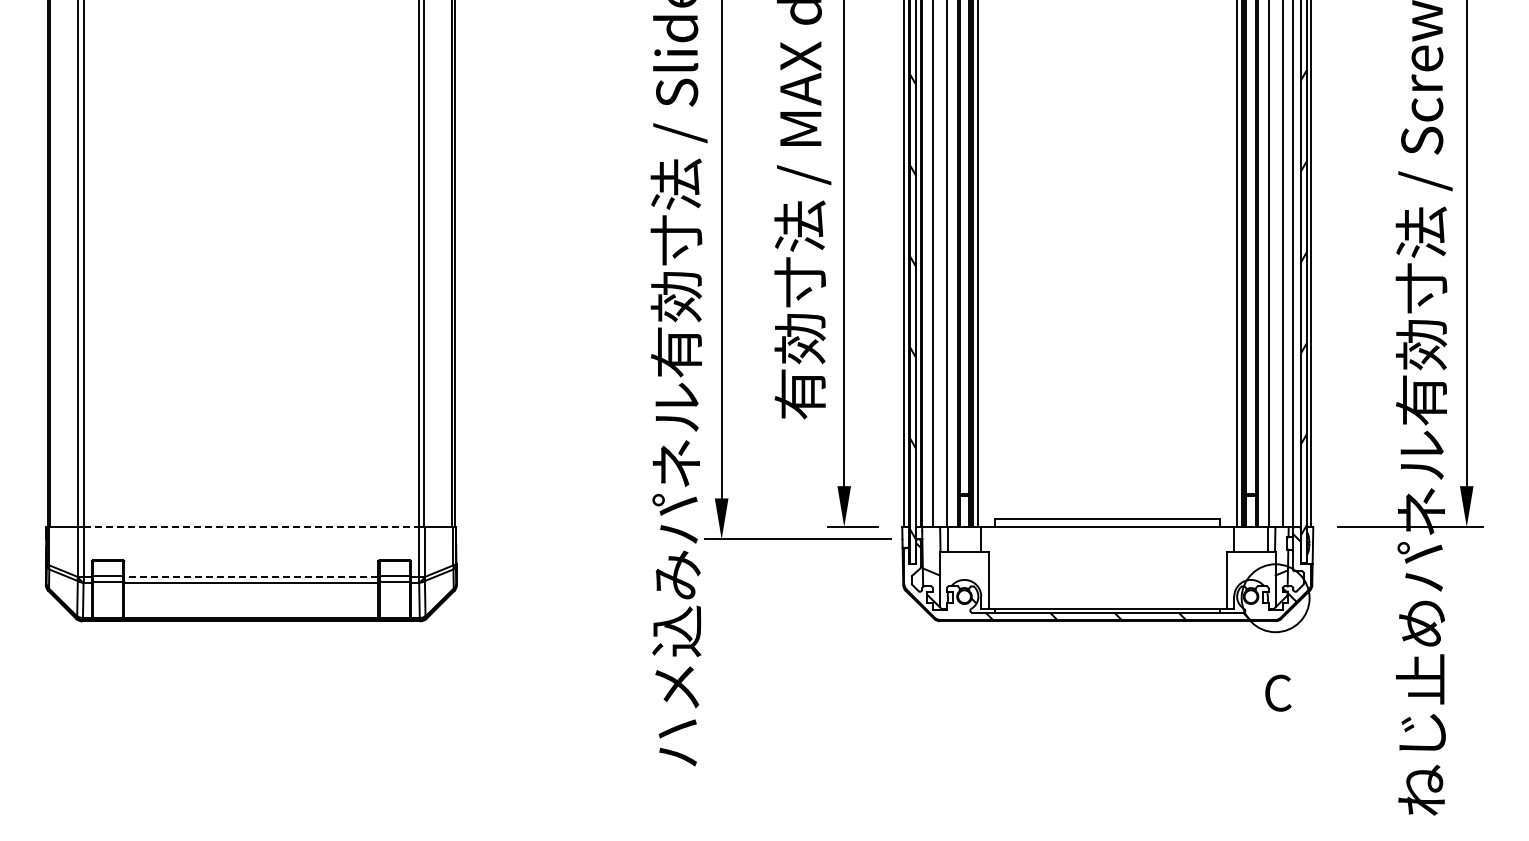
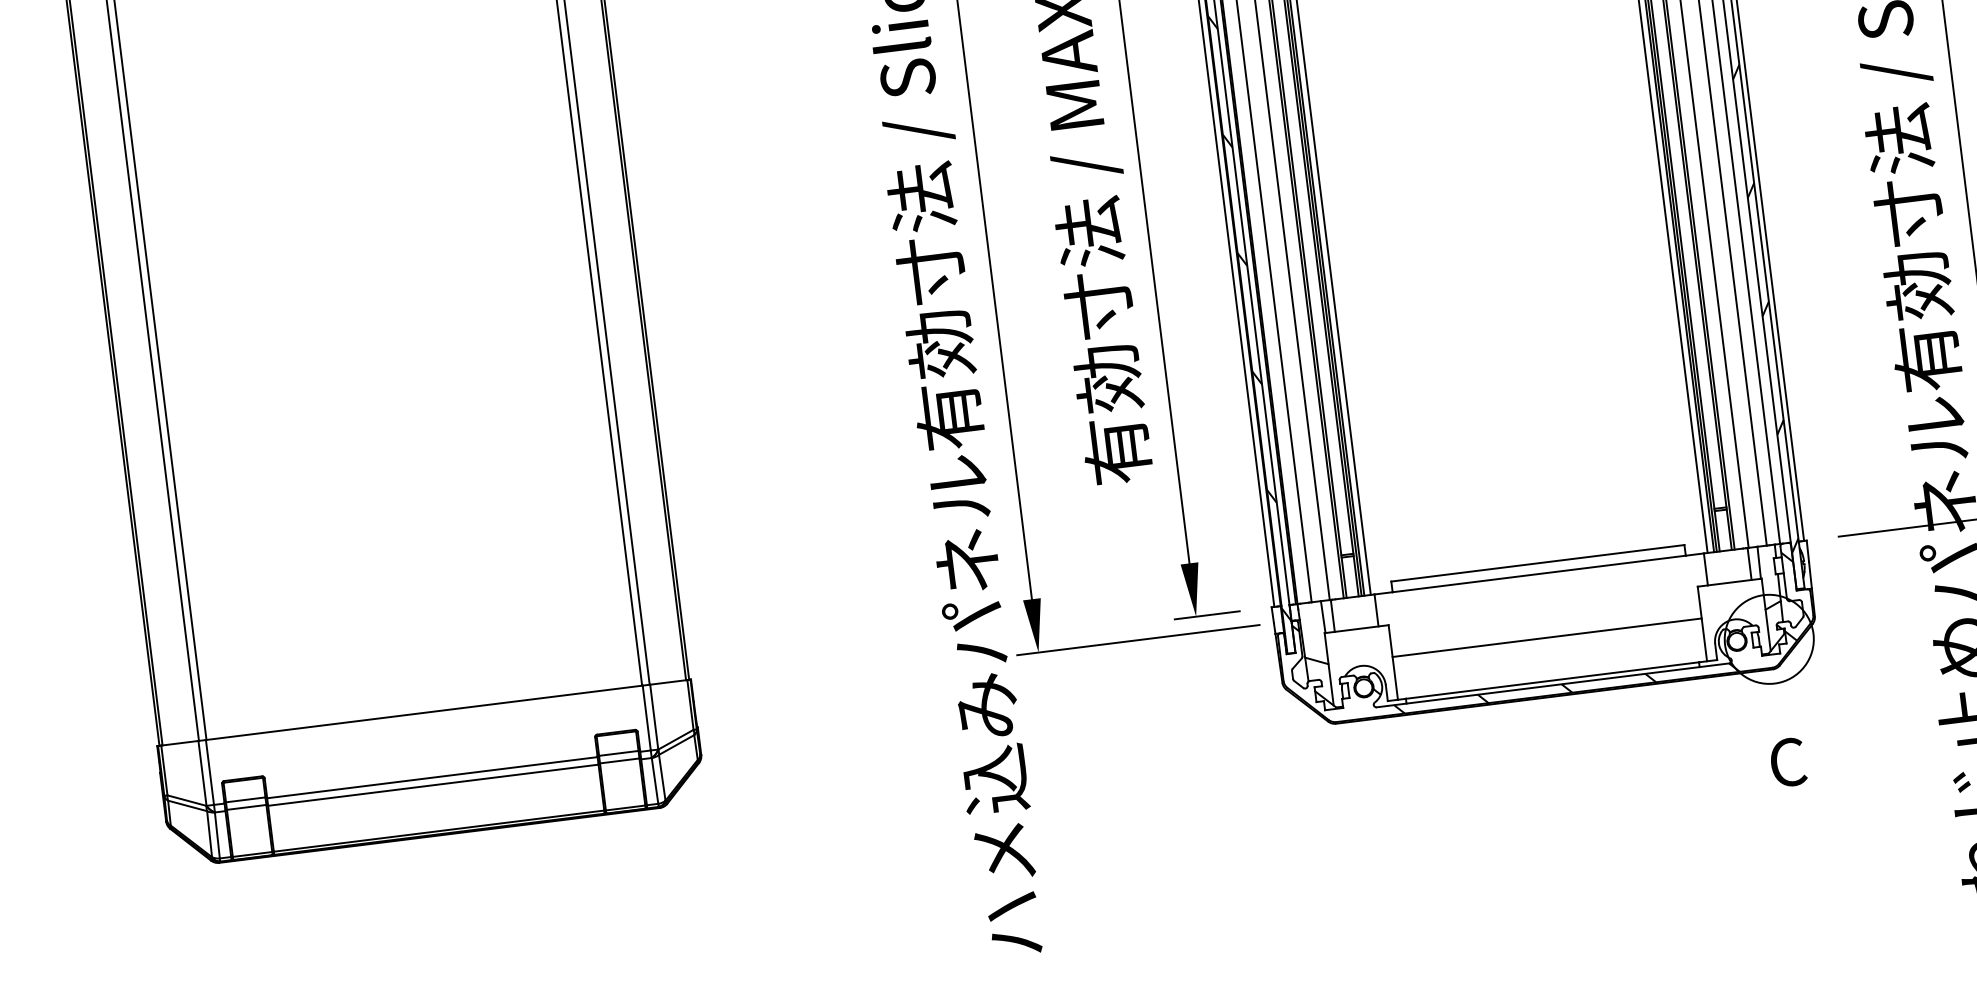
line: (251, 527) -> (424, 713), dashed -> solid
line: (251, 576) -> (432, 777), dashed -> solid
line: (1107, 576) -> (1546, 638), added

